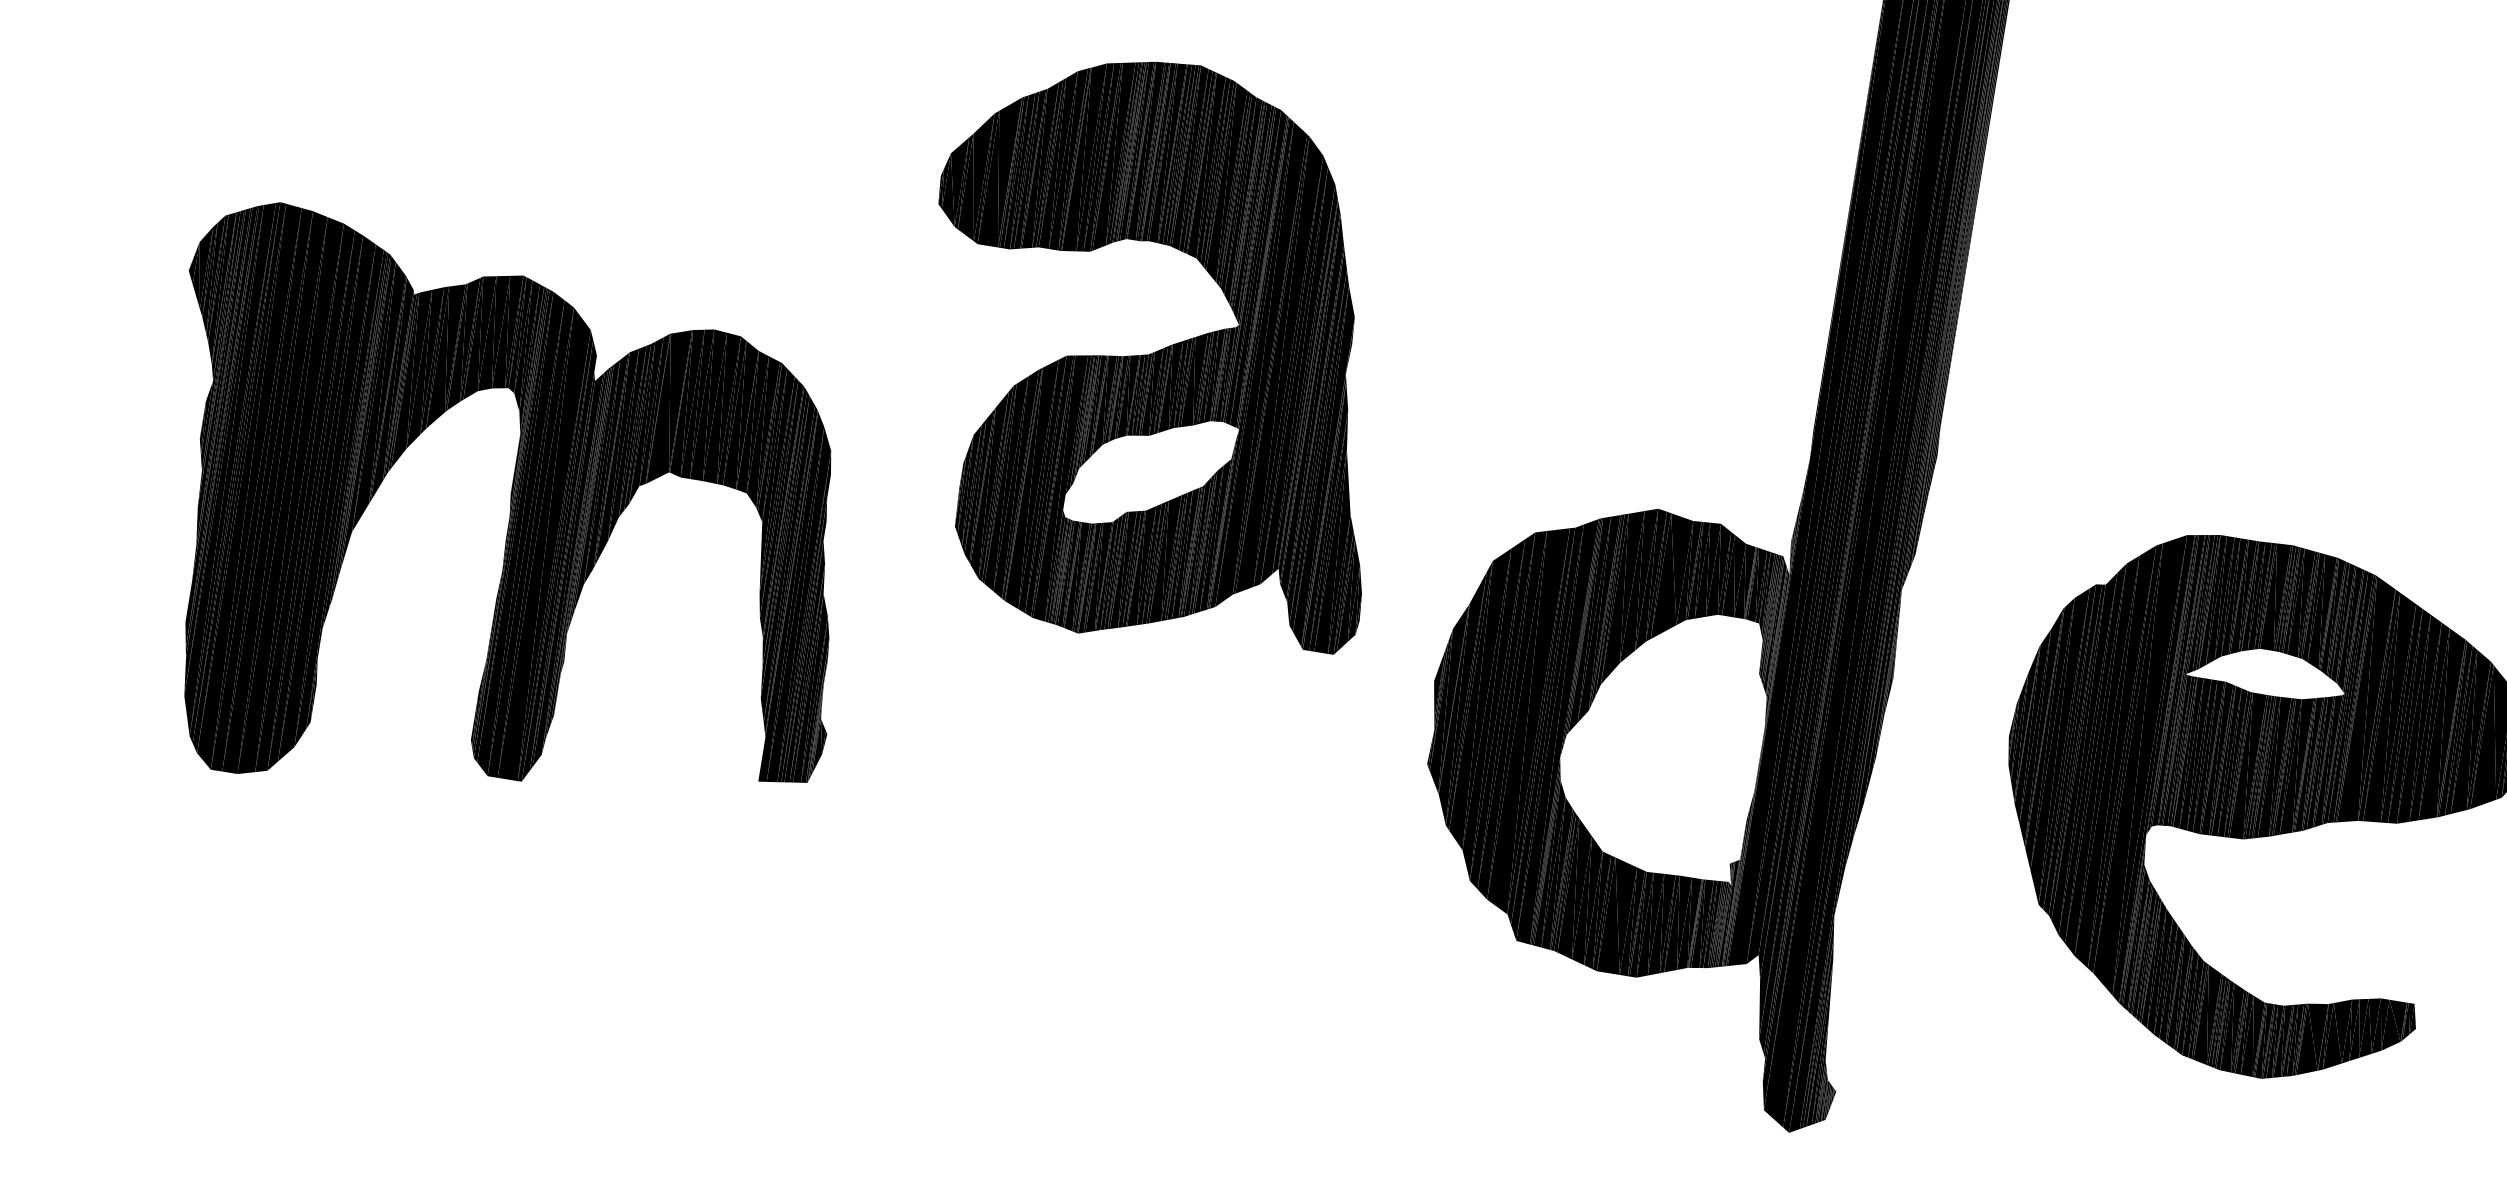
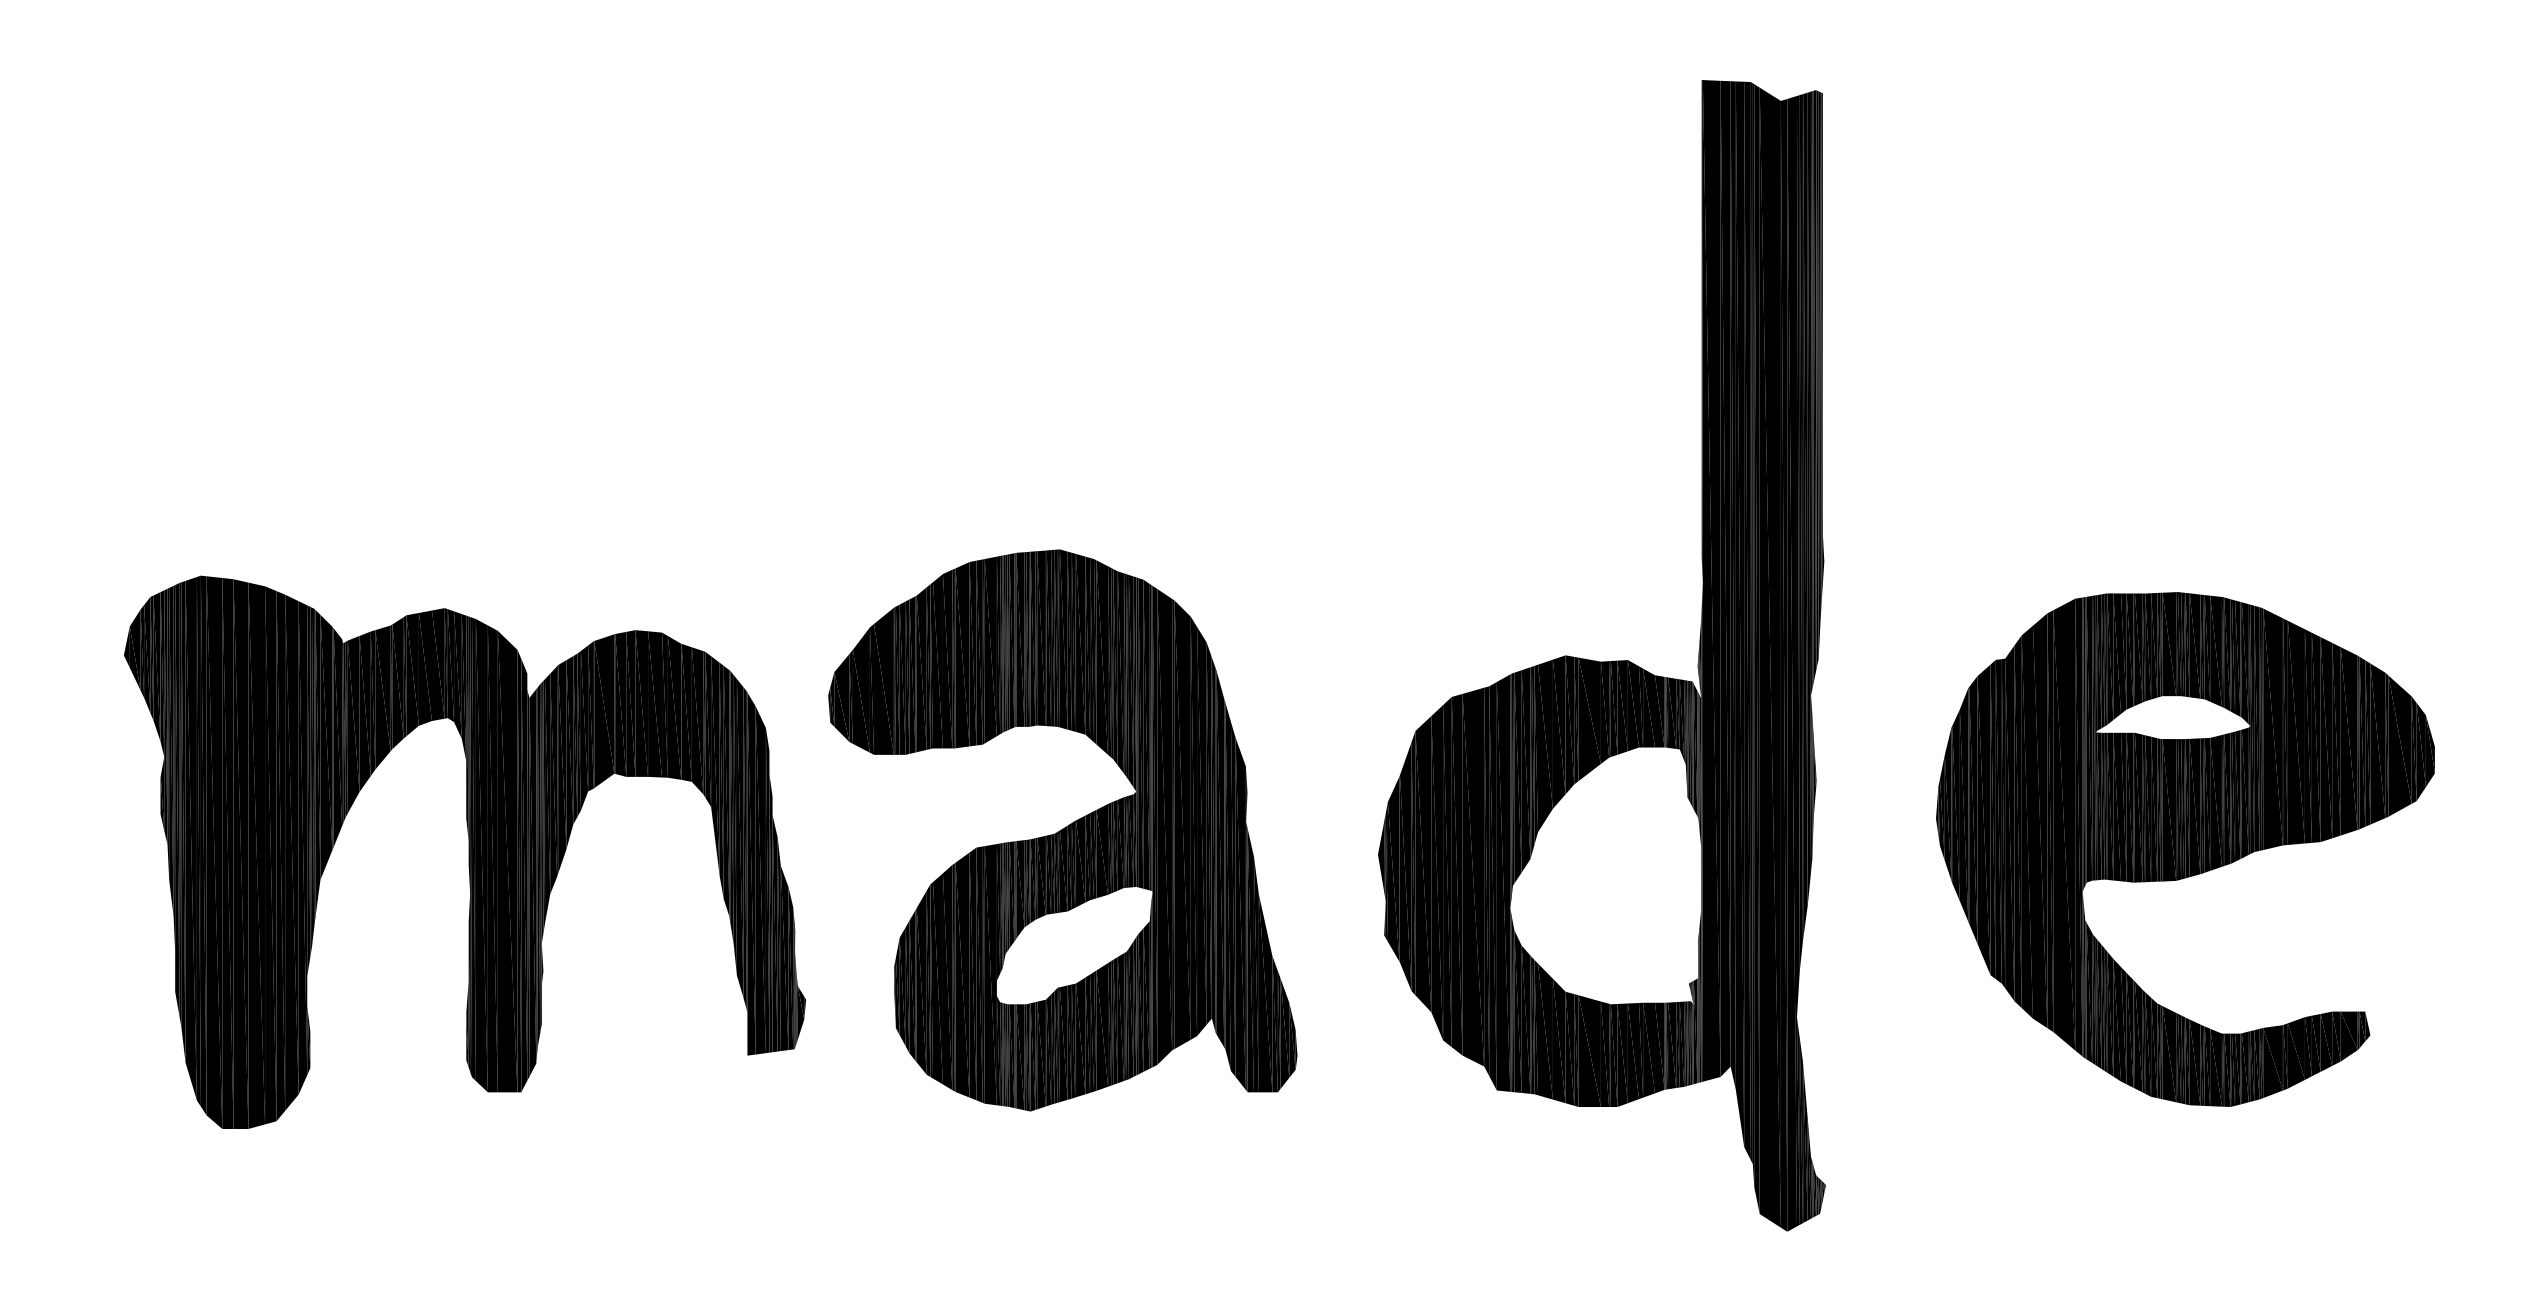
part: (1157, 352) -> (1062, 830), moved

